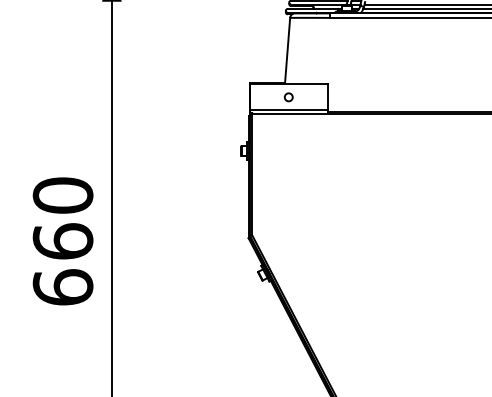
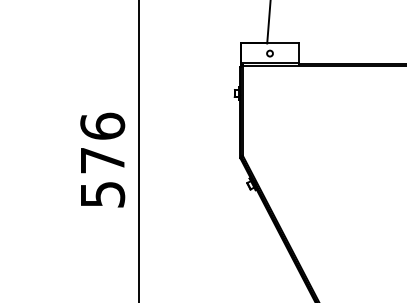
text: (62, 240) -> (102, 159), 660 -> 576

